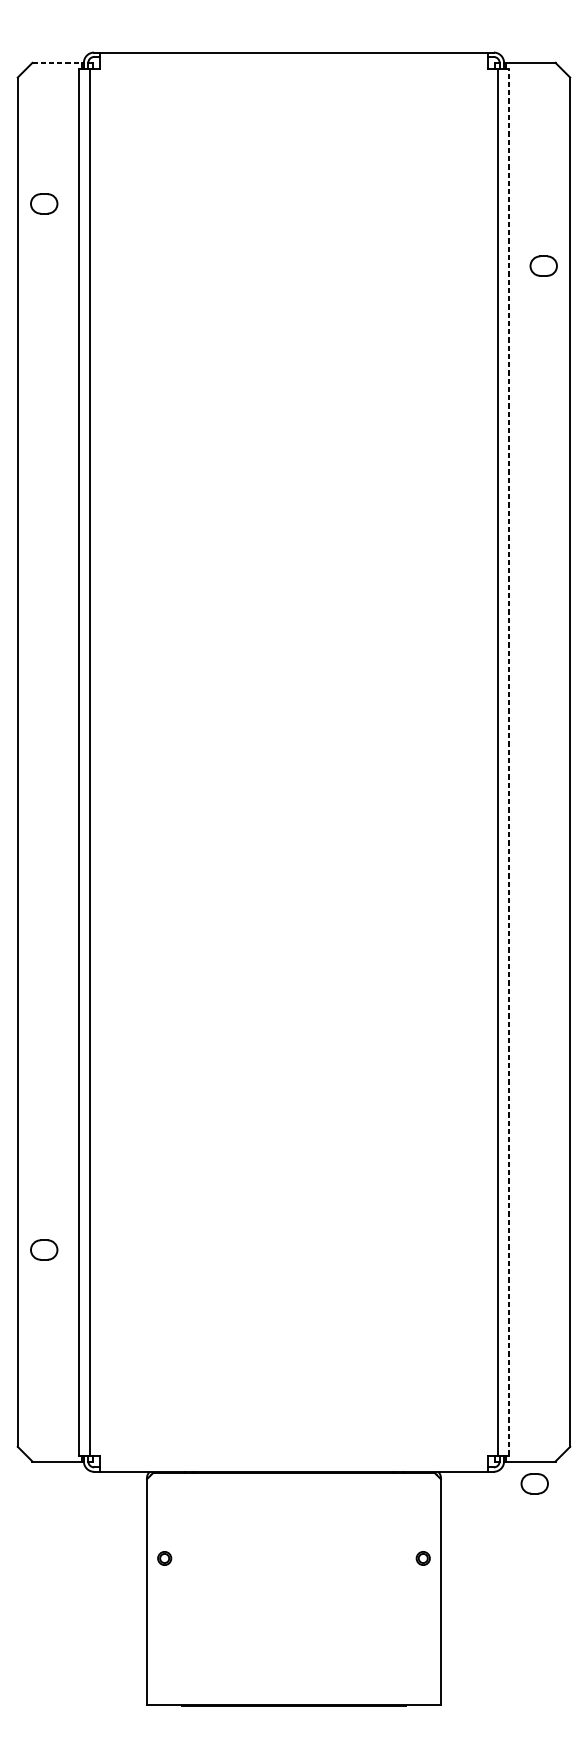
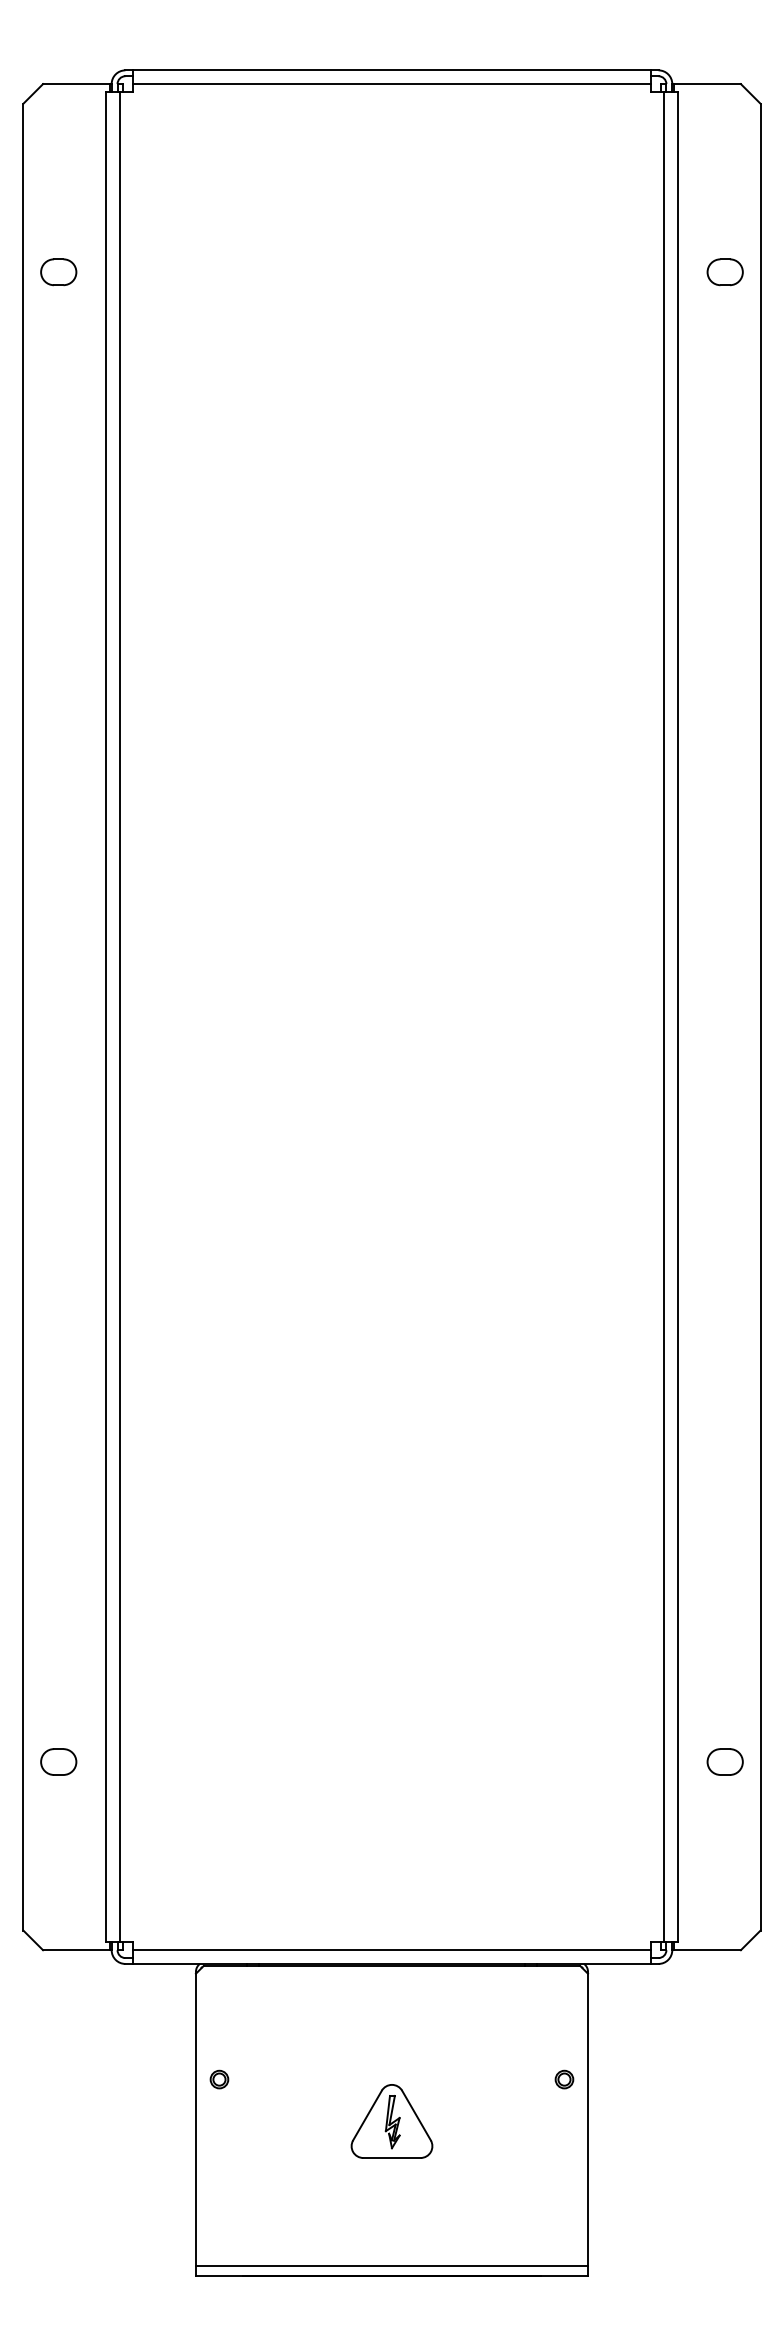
line: (58, 63) -> (77, 84), dashed -> solid
line: (293, 63) -> (391, 84), added
part: (543, 266) -> (724, 272), moved
line: (508, 761) -> (678, 1016), dashed -> solid
part: (44, 1249) -> (58, 1761), moved
line: (293, 1461) -> (391, 1950), added
part: (534, 1483) -> (724, 1761), moved
part: (293, 1589) -> (391, 2121), added
line: (293, 1697) -> (391, 2265), added

